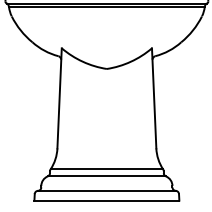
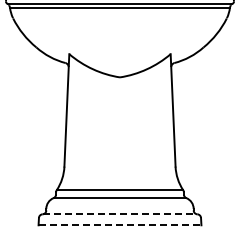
line: (107, 190) -> (120, 214), solid -> dashed
line: (107, 200) -> (120, 225), solid -> dashed

